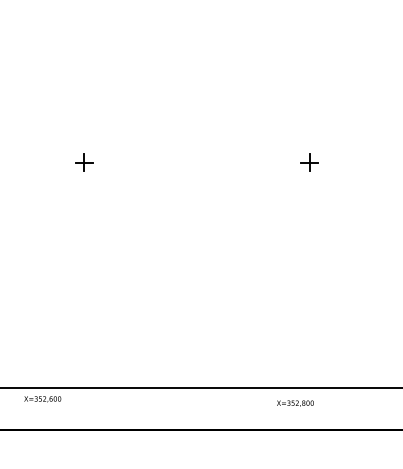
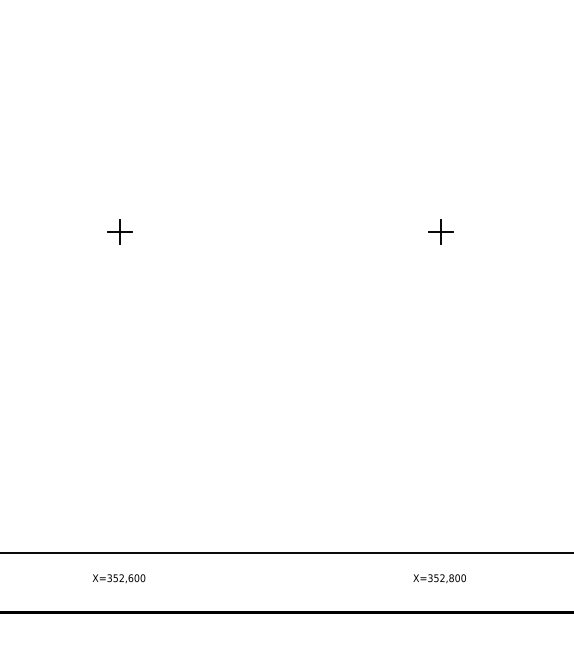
text: (42, 399) -> (118, 578), moved
text: (295, 403) -> (439, 578), moved

